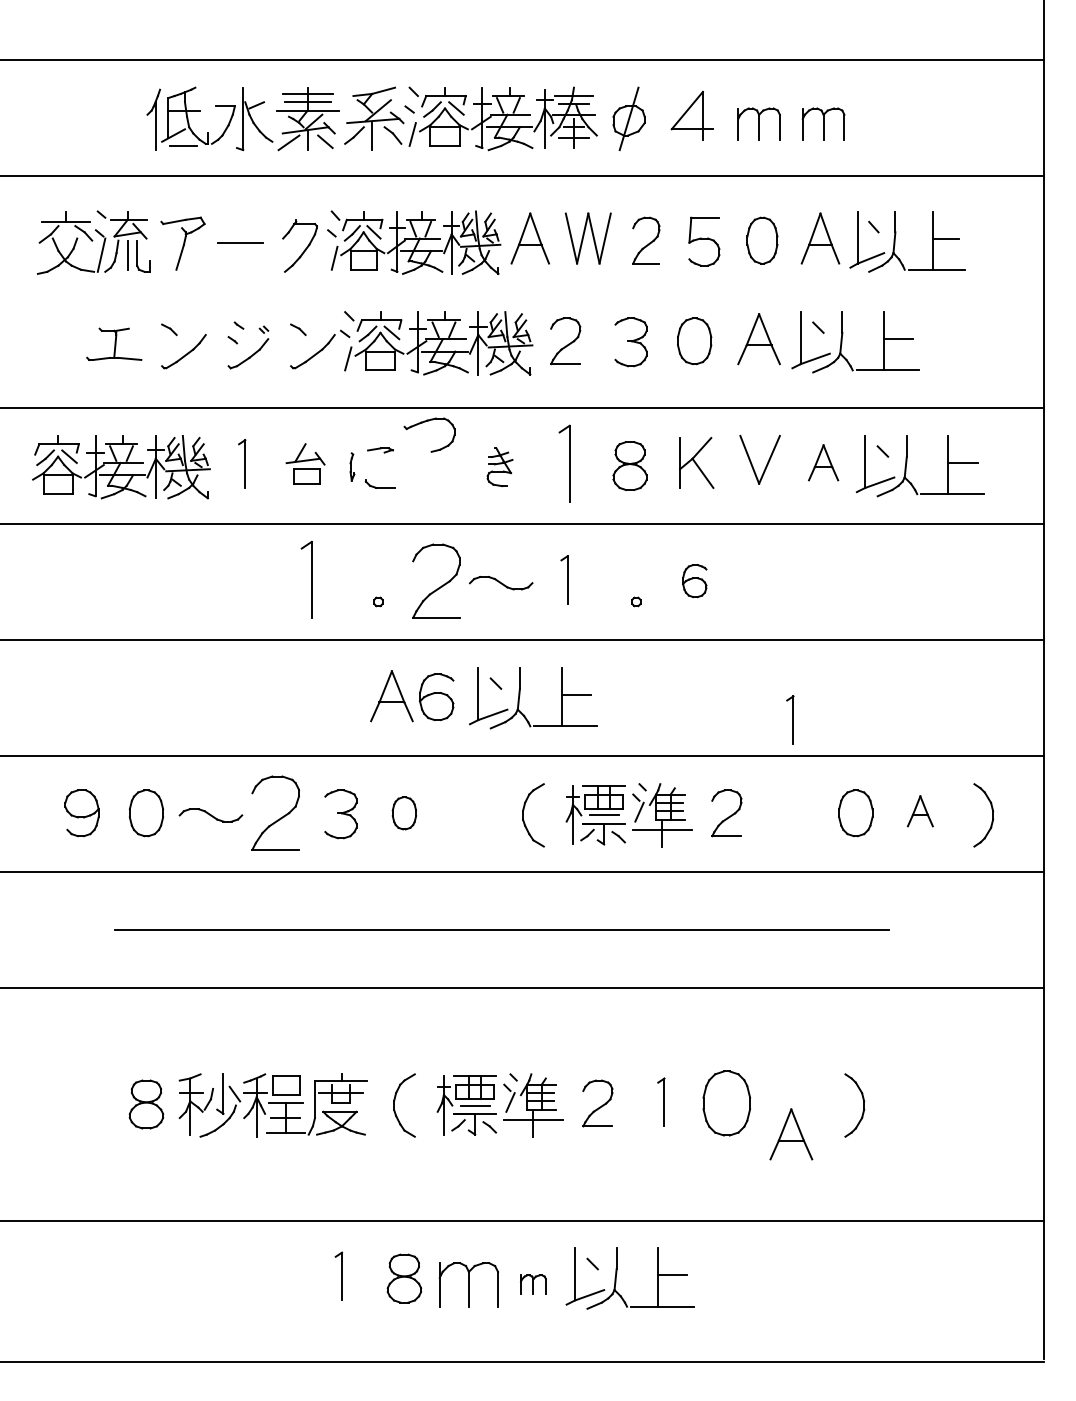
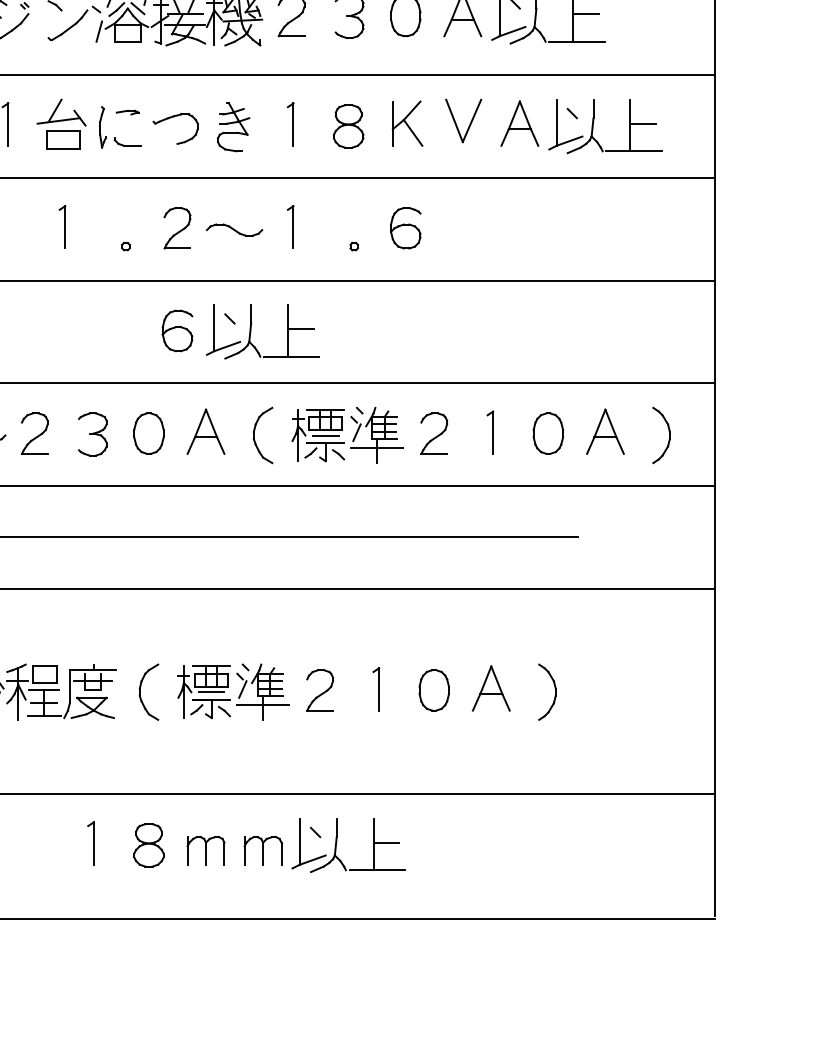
part: (425, 422) -> (172, 117), moved
part: (823, 462) -> (519, 123), size x1.43
part: (305, 463) -> (61, 124), size x1.43
part: (564, 463) -> (290, 124), size x0.62
part: (352, 466) -> (103, 126), size x1.67
part: (499, 467) -> (233, 127), size x1.43
part: (306, 579) -> (62, 226), size x0.62
part: (436, 580) -> (177, 227), size x0.62
part: (694, 580) -> (405, 227), size x1.43
part: (391, 696) -> (205, 432), moved
part: (790, 719) -> (490, 432), moved
part: (920, 811) -> (605, 432), size x1.67
part: (274, 813) -> (34, 433), size x0.62
part: (404, 813) -> (149, 433), size x1.43
part: (726, 1103) -> (433, 690), size x0.71
part: (791, 1134) -> (491, 688), moved
part: (468, 1284) -> (205, 850), size x0.71
part: (533, 1284) -> (263, 850), size x1.67

